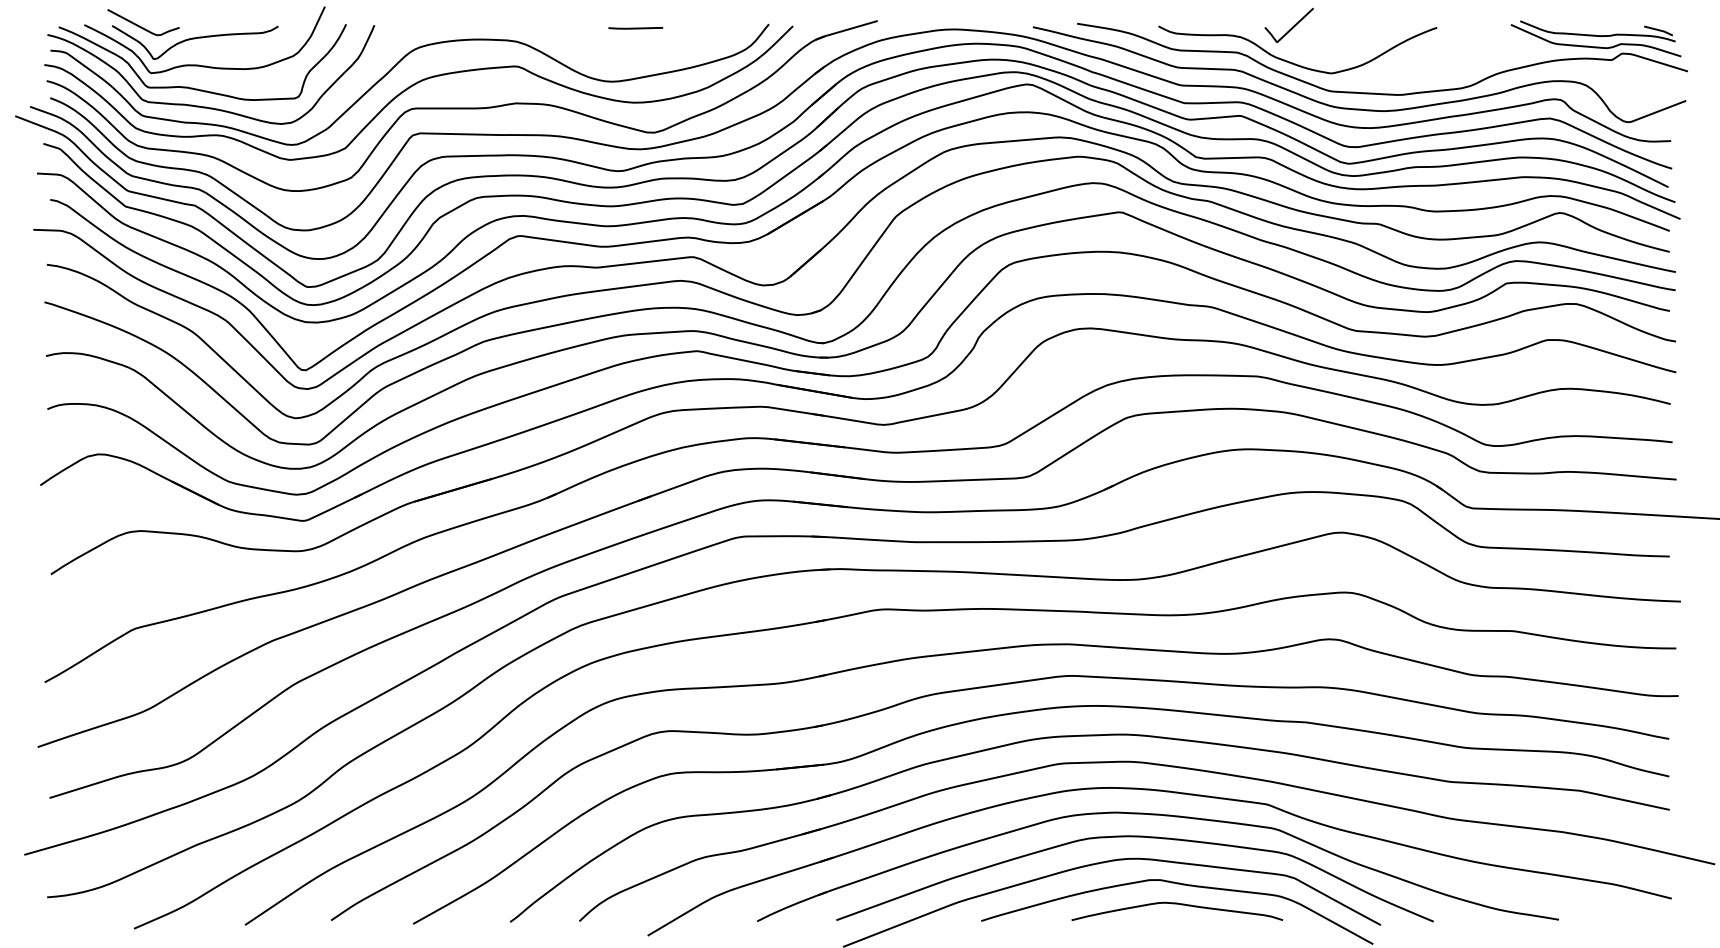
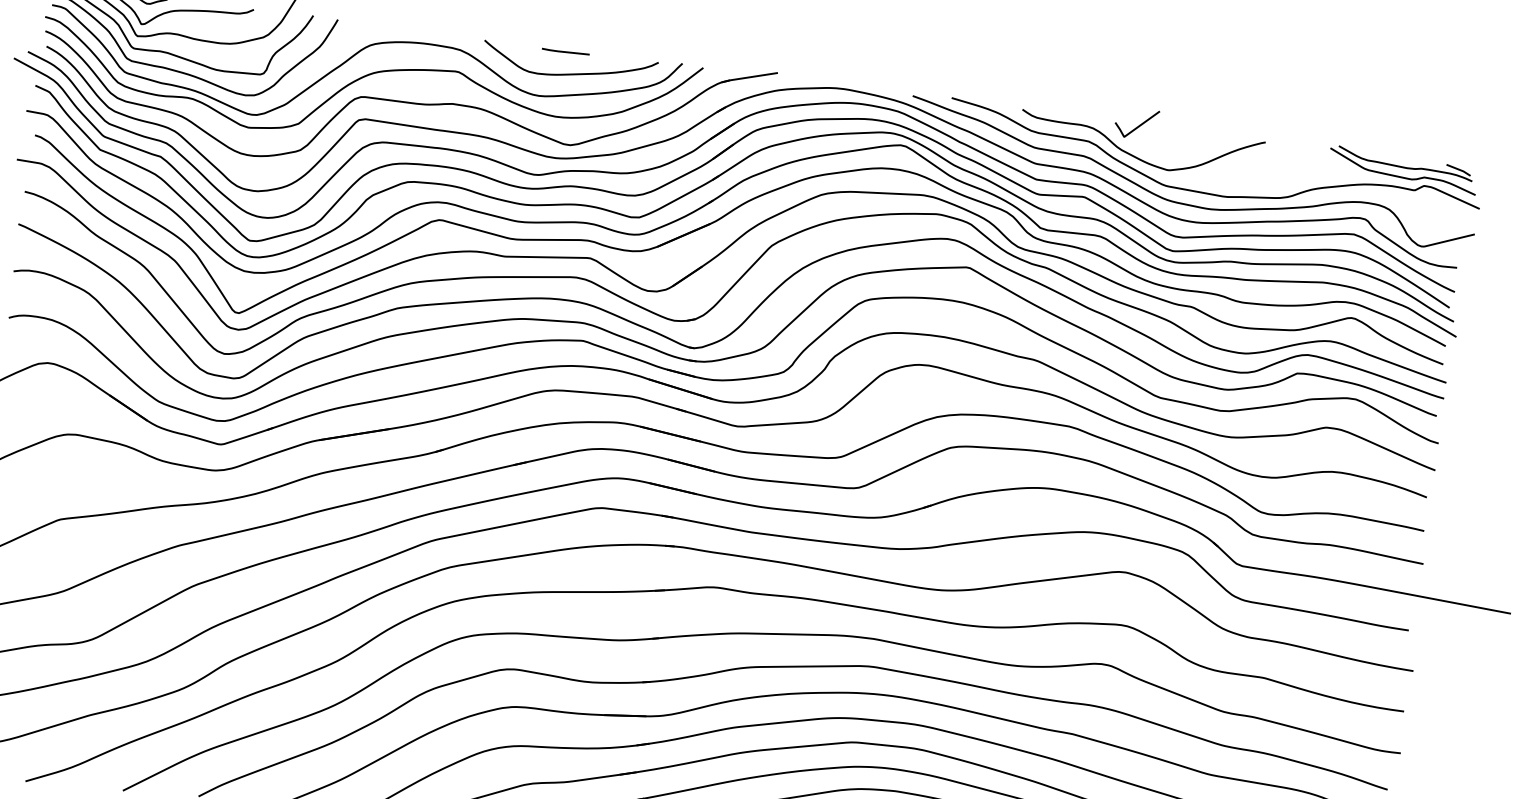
curve: (645, 51) -> (571, 73), added

